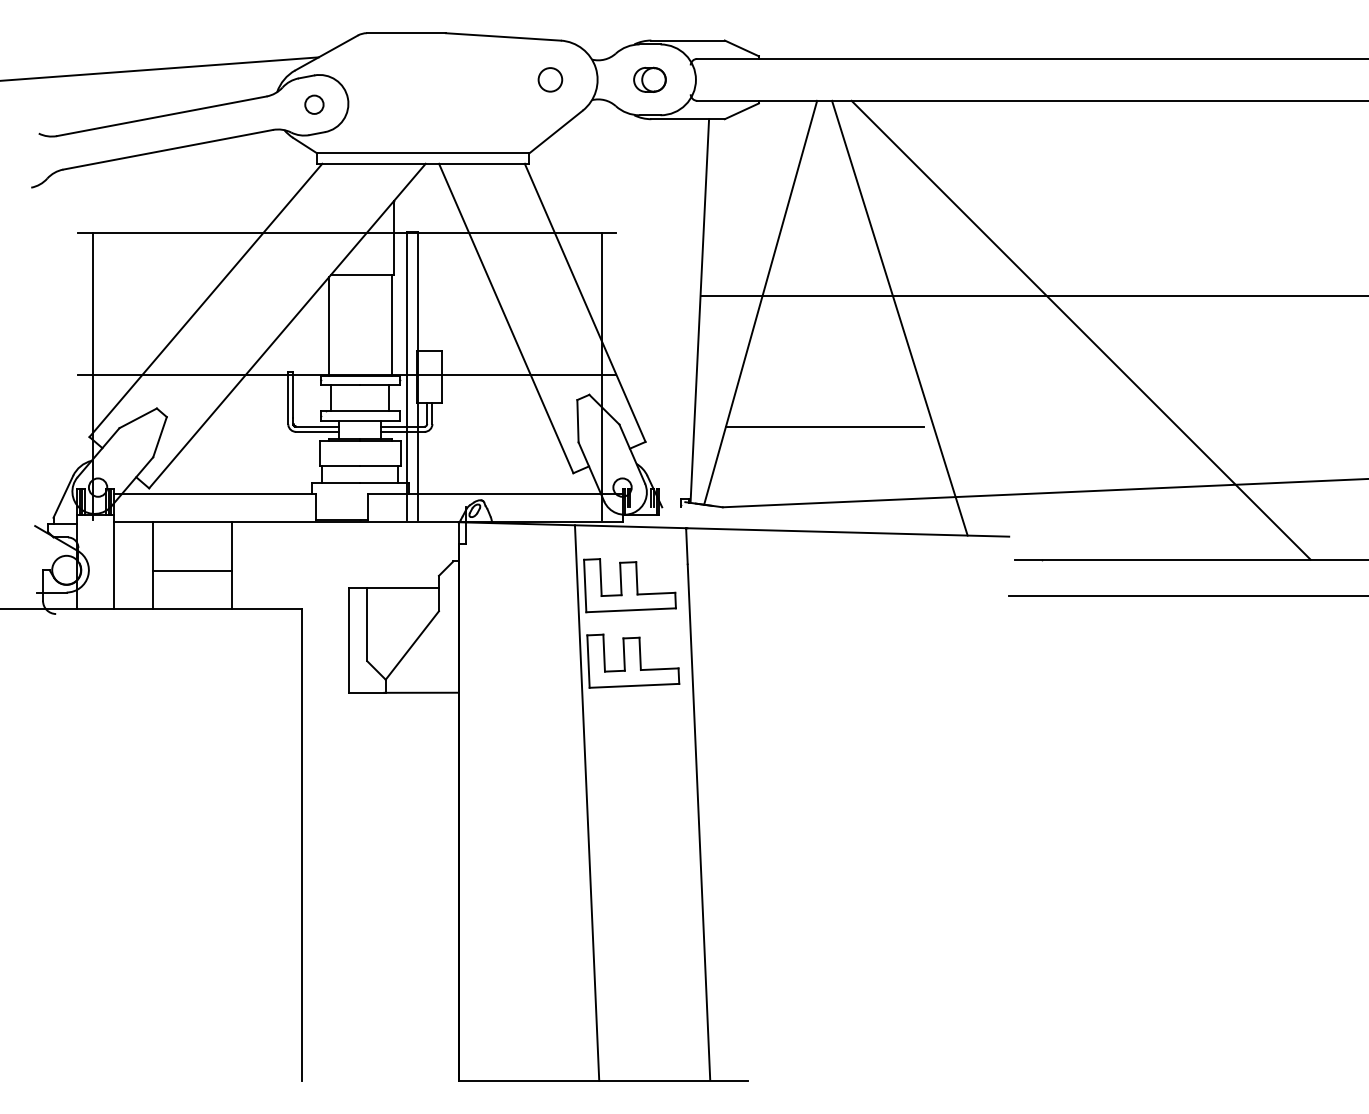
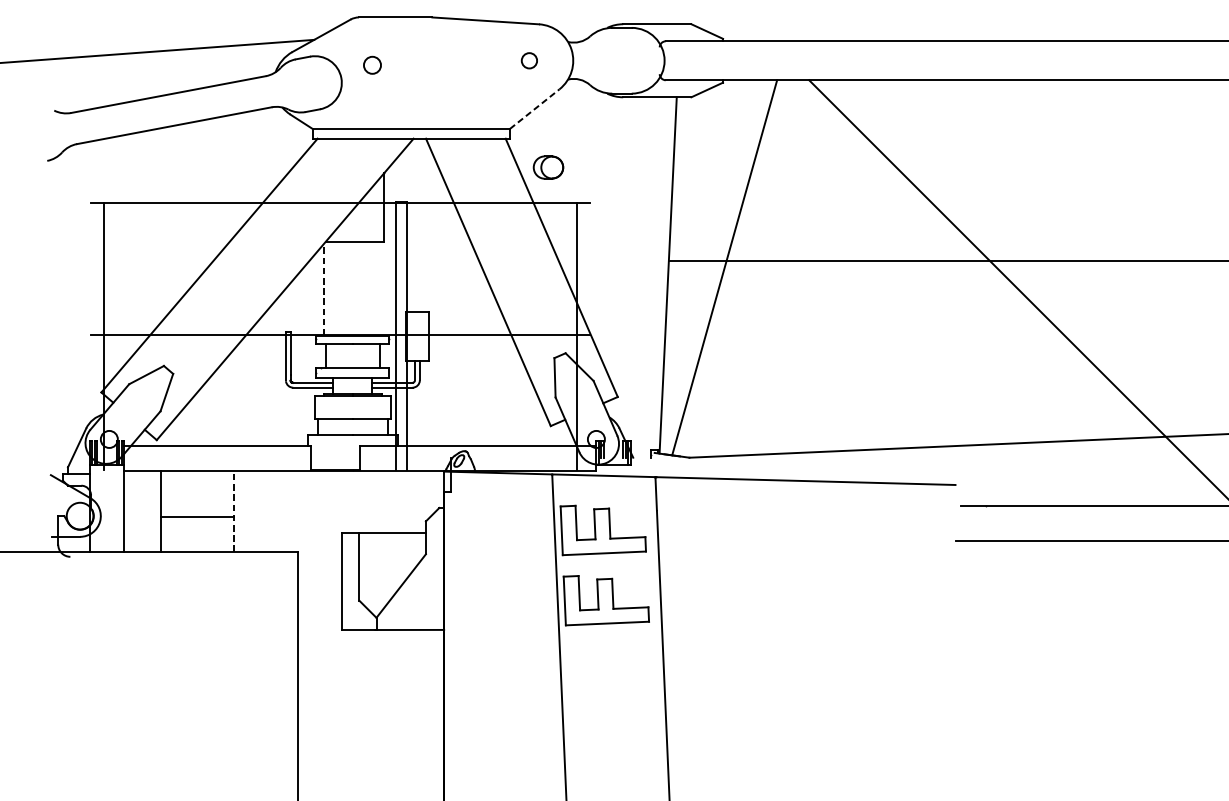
circle: (550, 79) -> (529, 60), size x0.7
part: (649, 79) -> (548, 167), moved
circle: (314, 104) -> (372, 65), moved
line: (556, 131) -> (535, 108), solid -> dashed
line: (899, 317) -> (853, 281), removed
line: (391, 324) -> (381, 287), removed
line: (328, 326) -> (323, 289), solid -> dashed
line: (824, 426) -> (783, 382), removed
line: (231, 565) -> (233, 511), solid -> dashed

